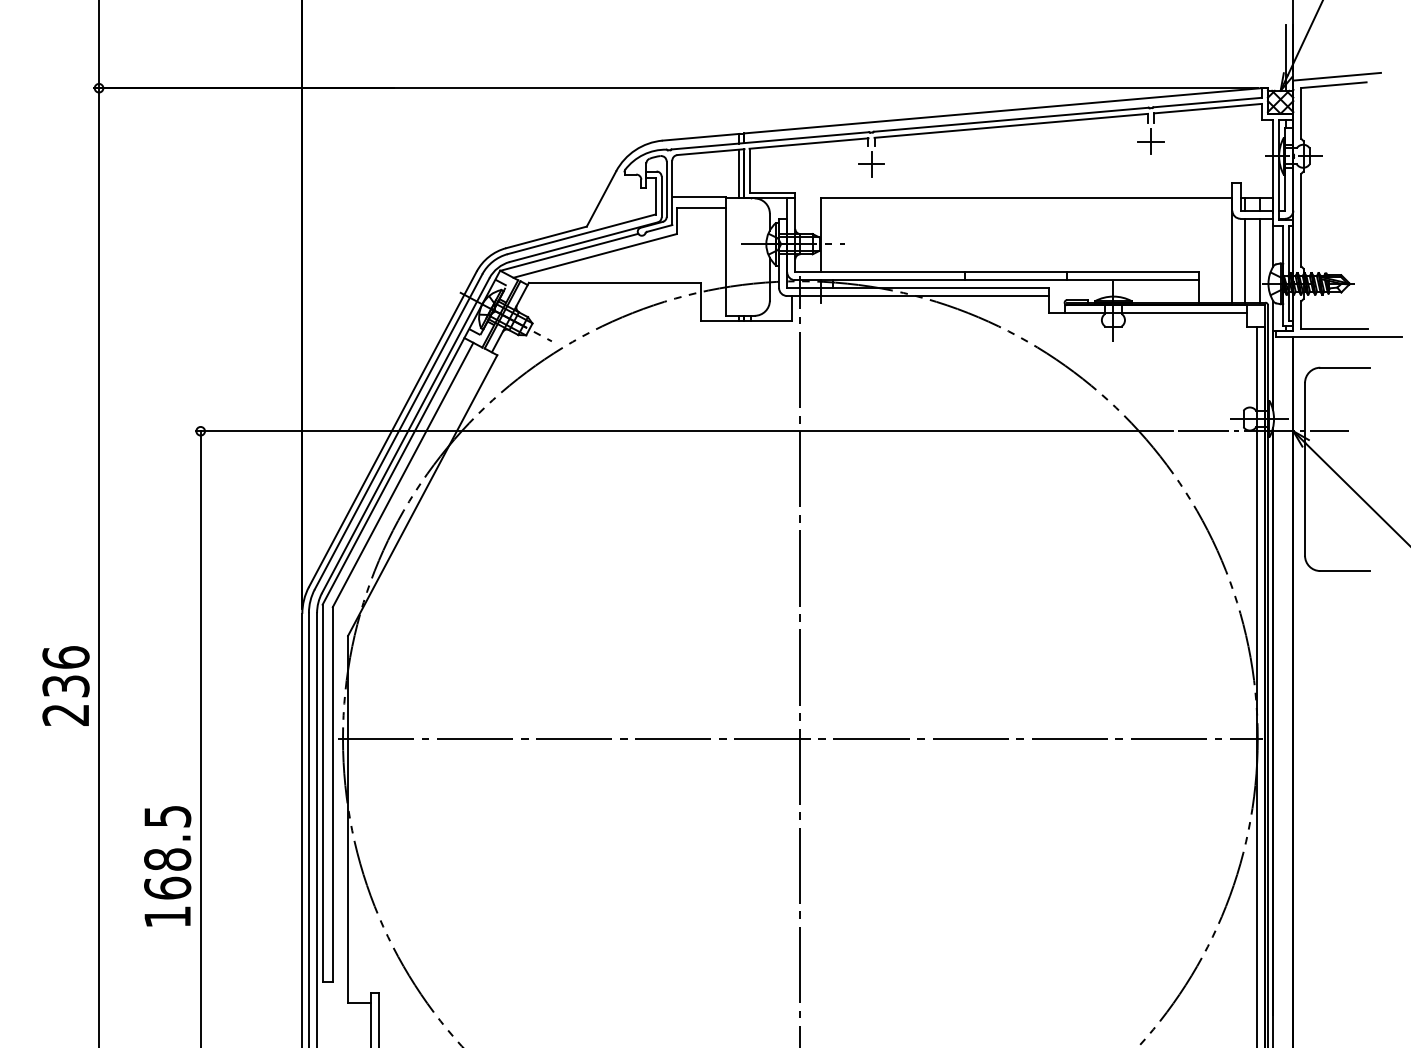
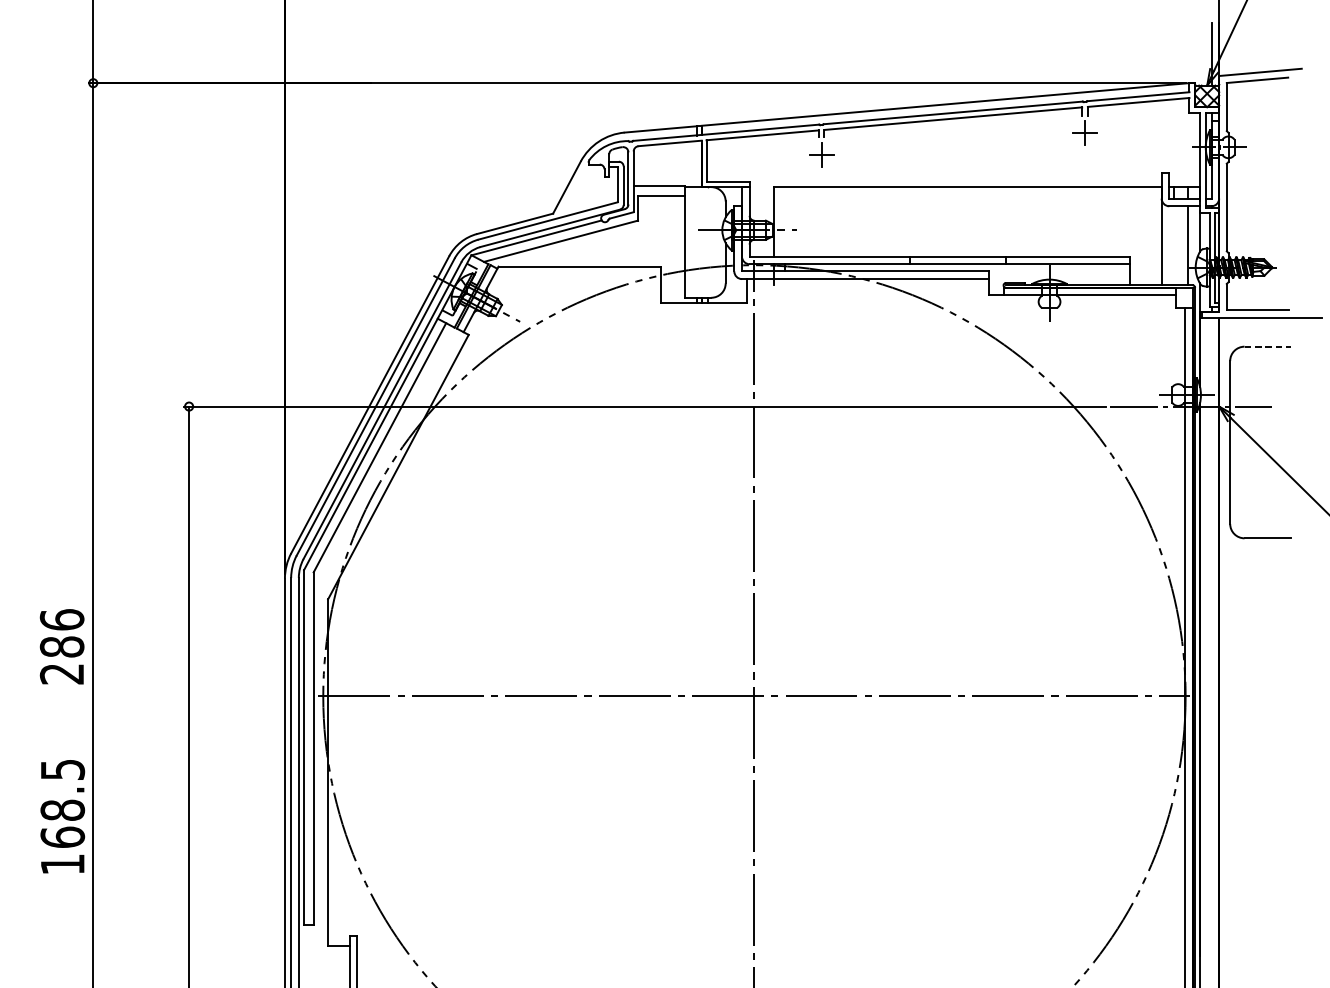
line: (739, 174) -> (697, 164), removed
line: (1245, 260) -> (1174, 245), removed
line: (1344, 367) -> (1267, 346), solid -> dashed
text: (65, 686) -> (61, 647), 236 -> 286
text: (167, 866) -> (62, 816), moved

